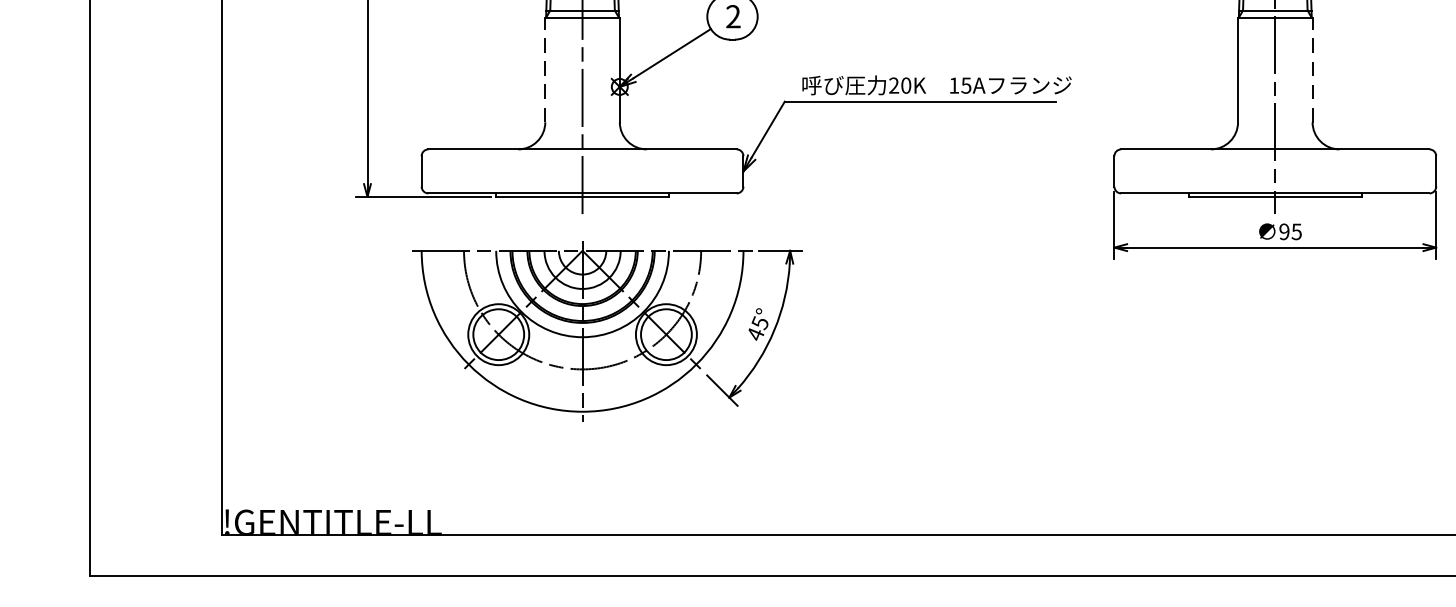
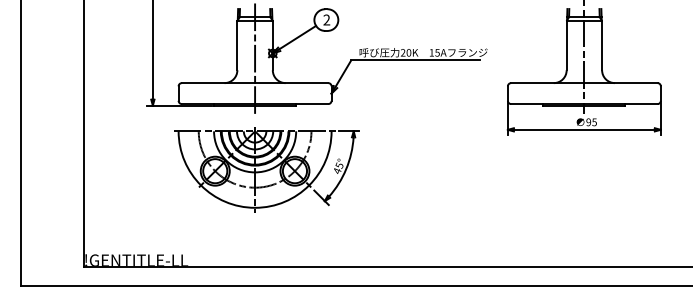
line: (545, 70) -> (237, 45), dashed -> solid
line: (1313, 70) -> (602, 45), dashed -> solid

